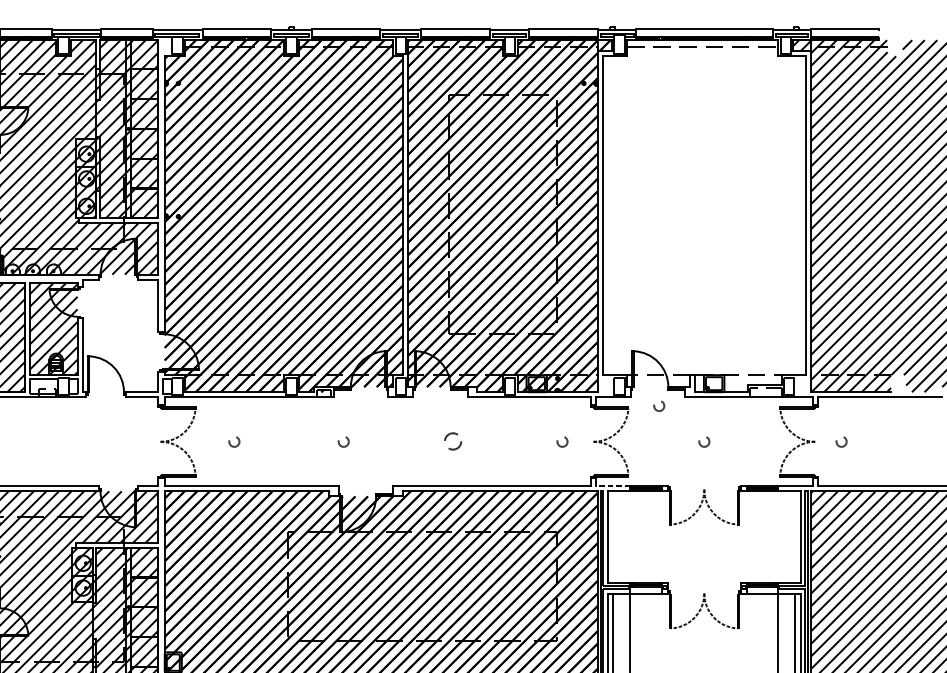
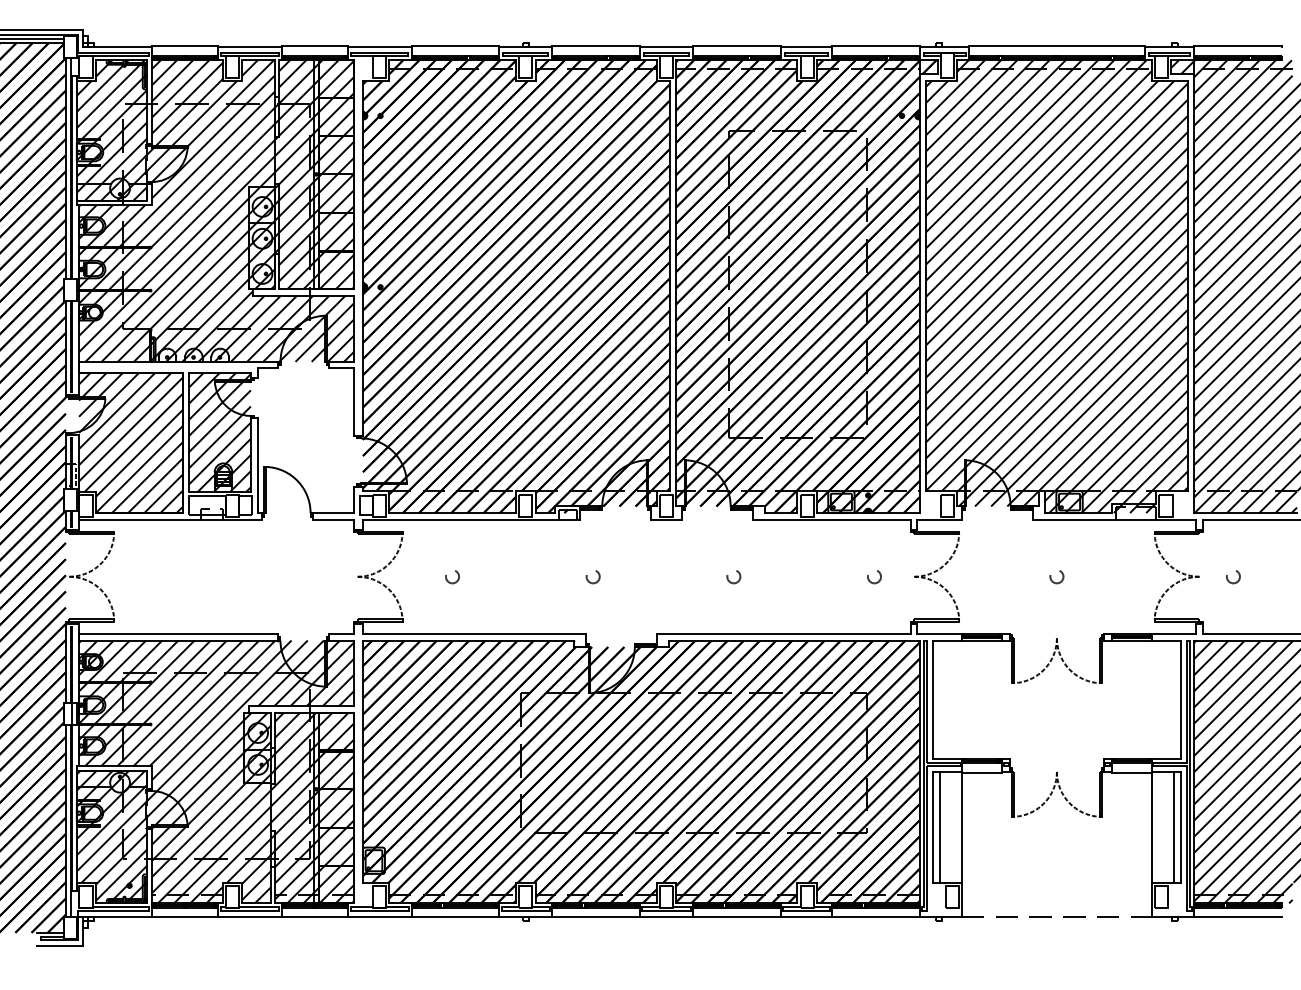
hatch: (704, 216) -> (1056, 286), added
circle: (658, 406) -> (998, 531), removed
circle: (452, 442) -> (733, 577), size x0.62
line: (613, 485) -> (939, 633), dashed -> solid

